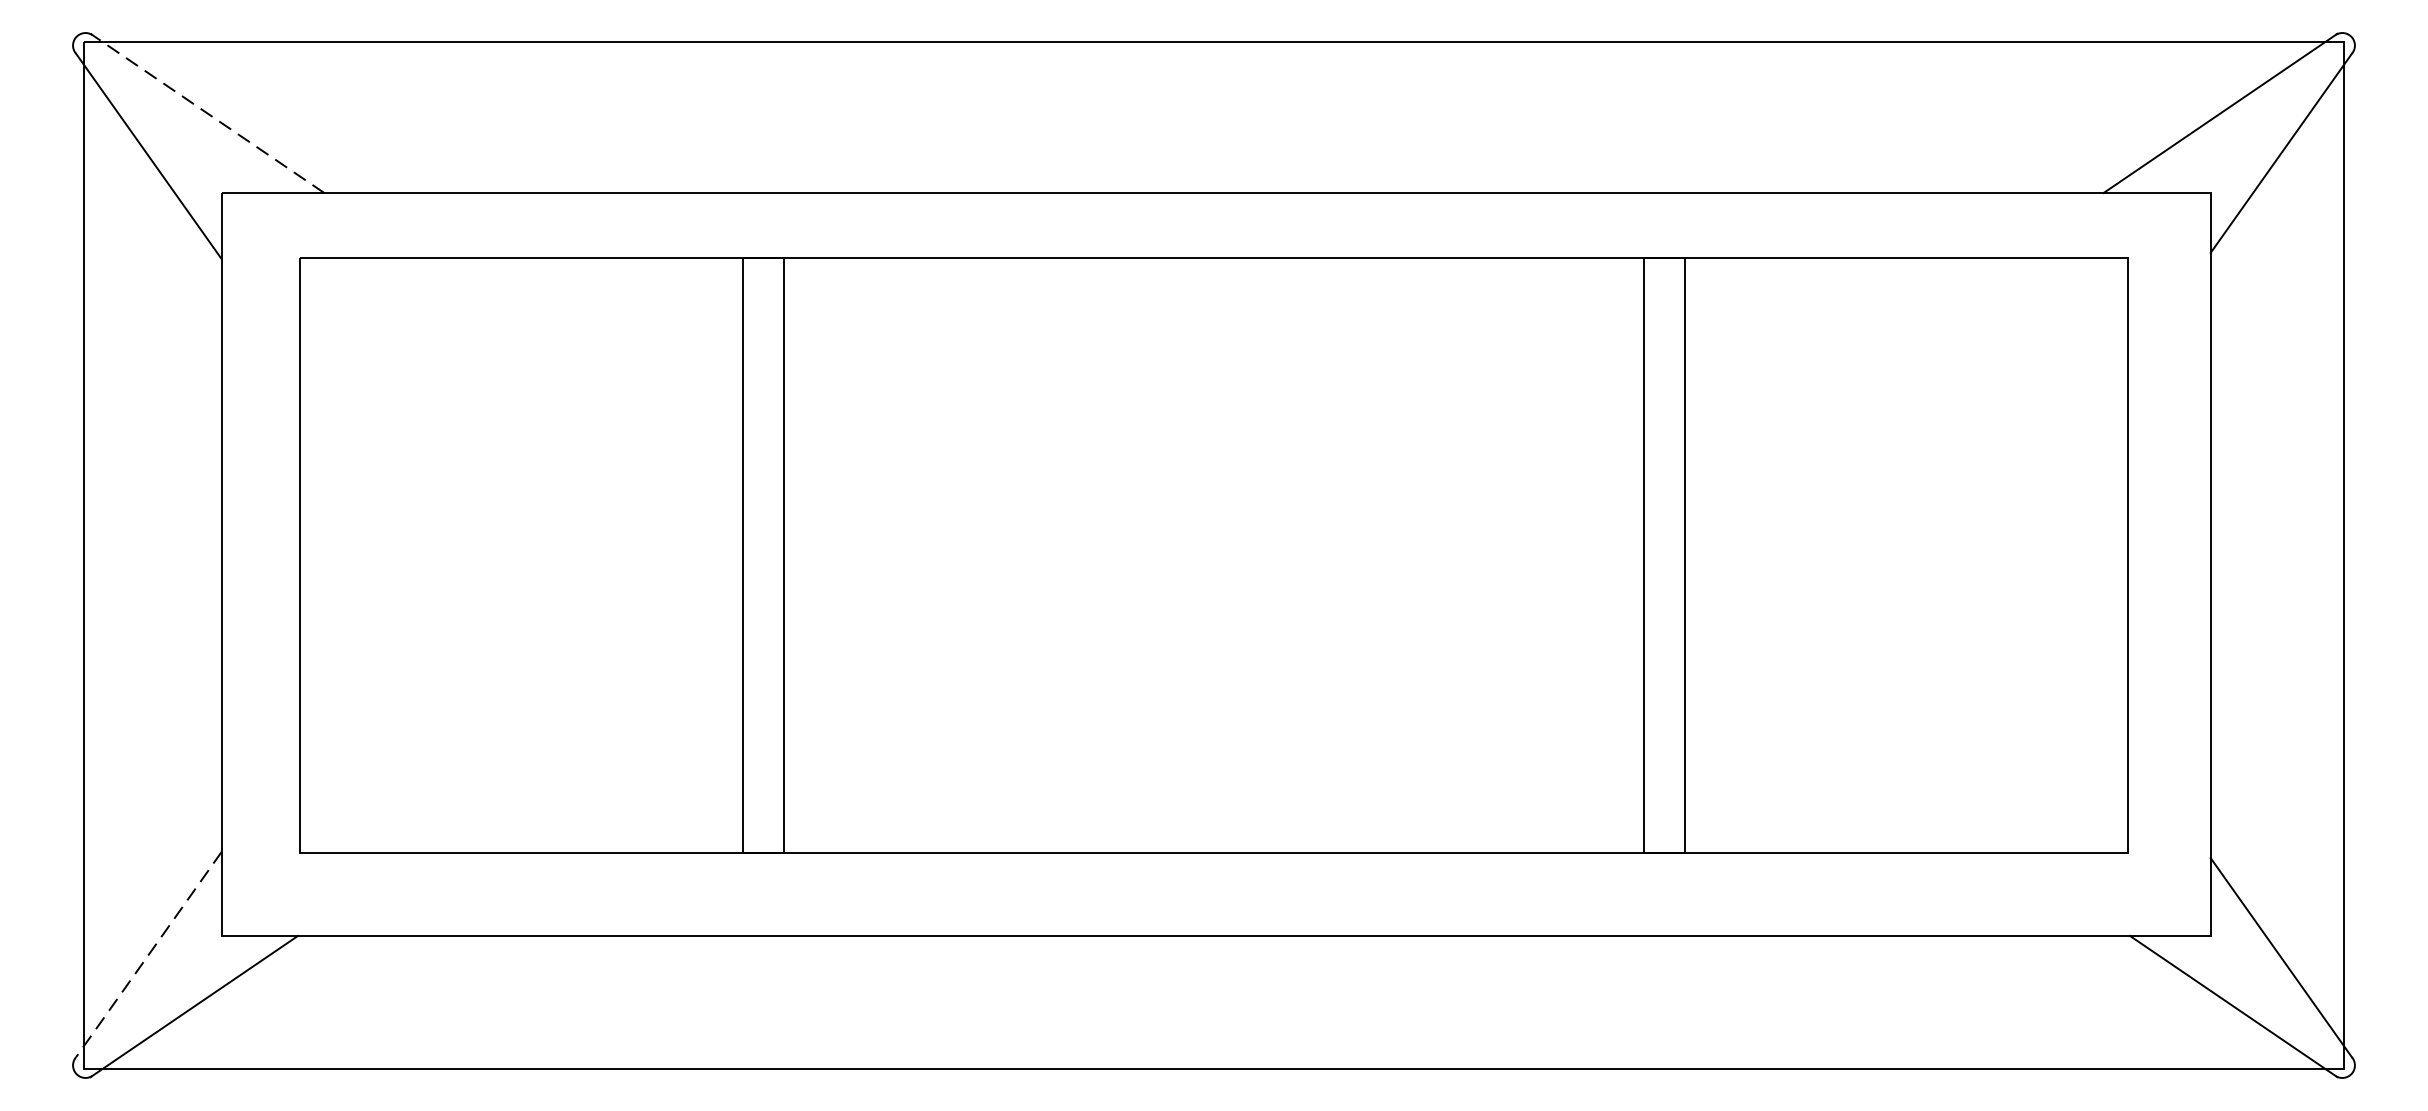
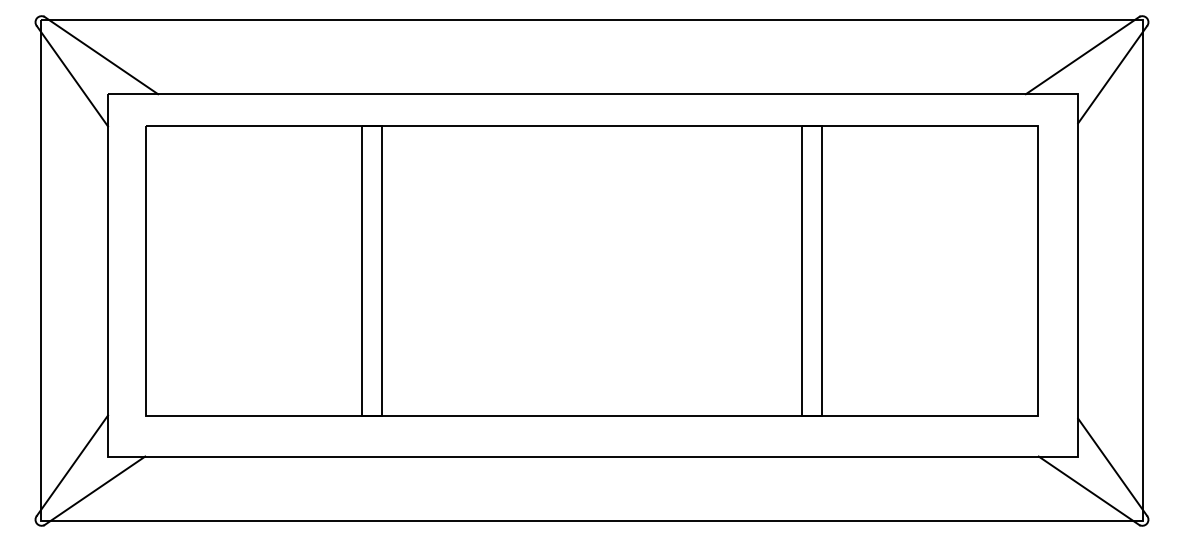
line: (208, 113) -> (101, 55), dashed -> solid
line: (148, 954) -> (72, 465), dashed -> solid

